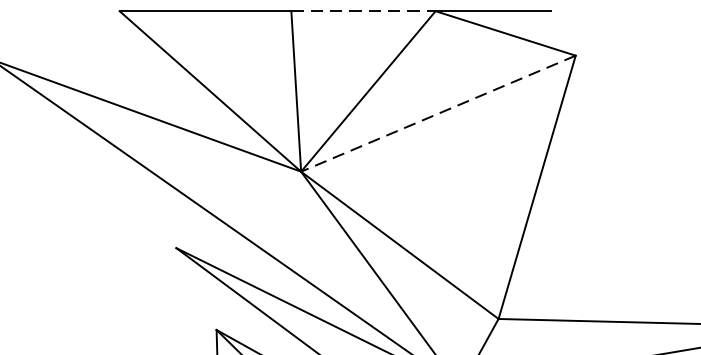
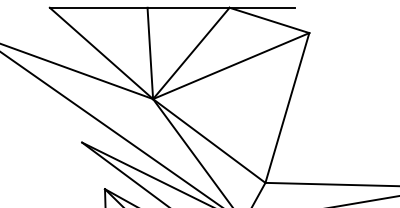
line: (365, 10) -> (189, 7), dashed -> solid
line: (438, 114) -> (231, 66), dashed -> solid

